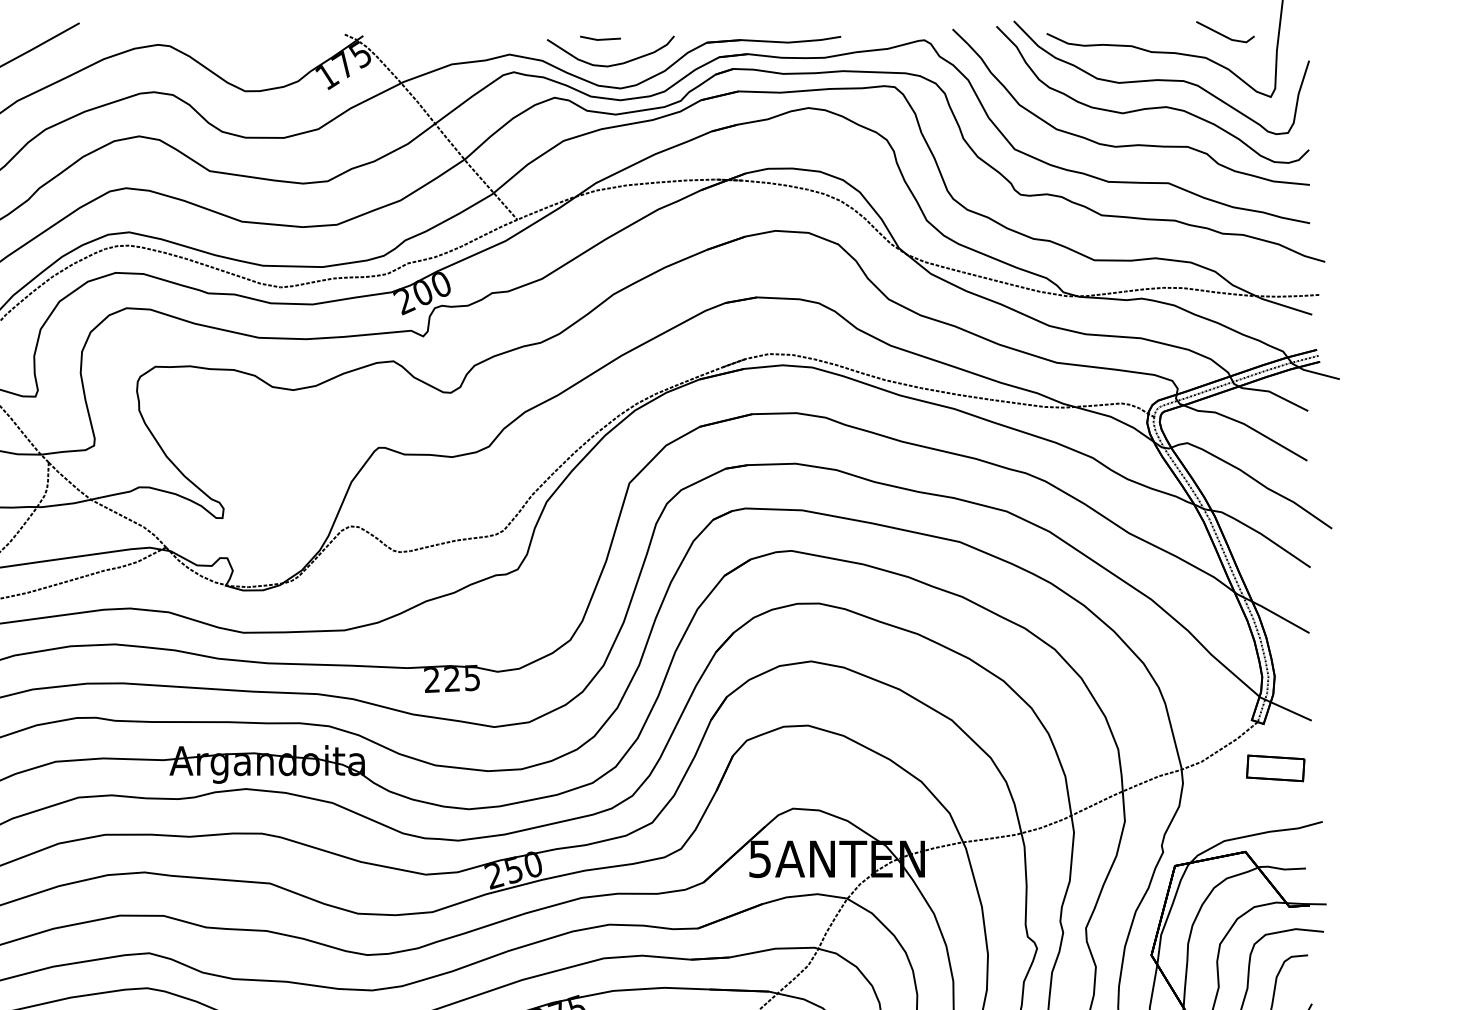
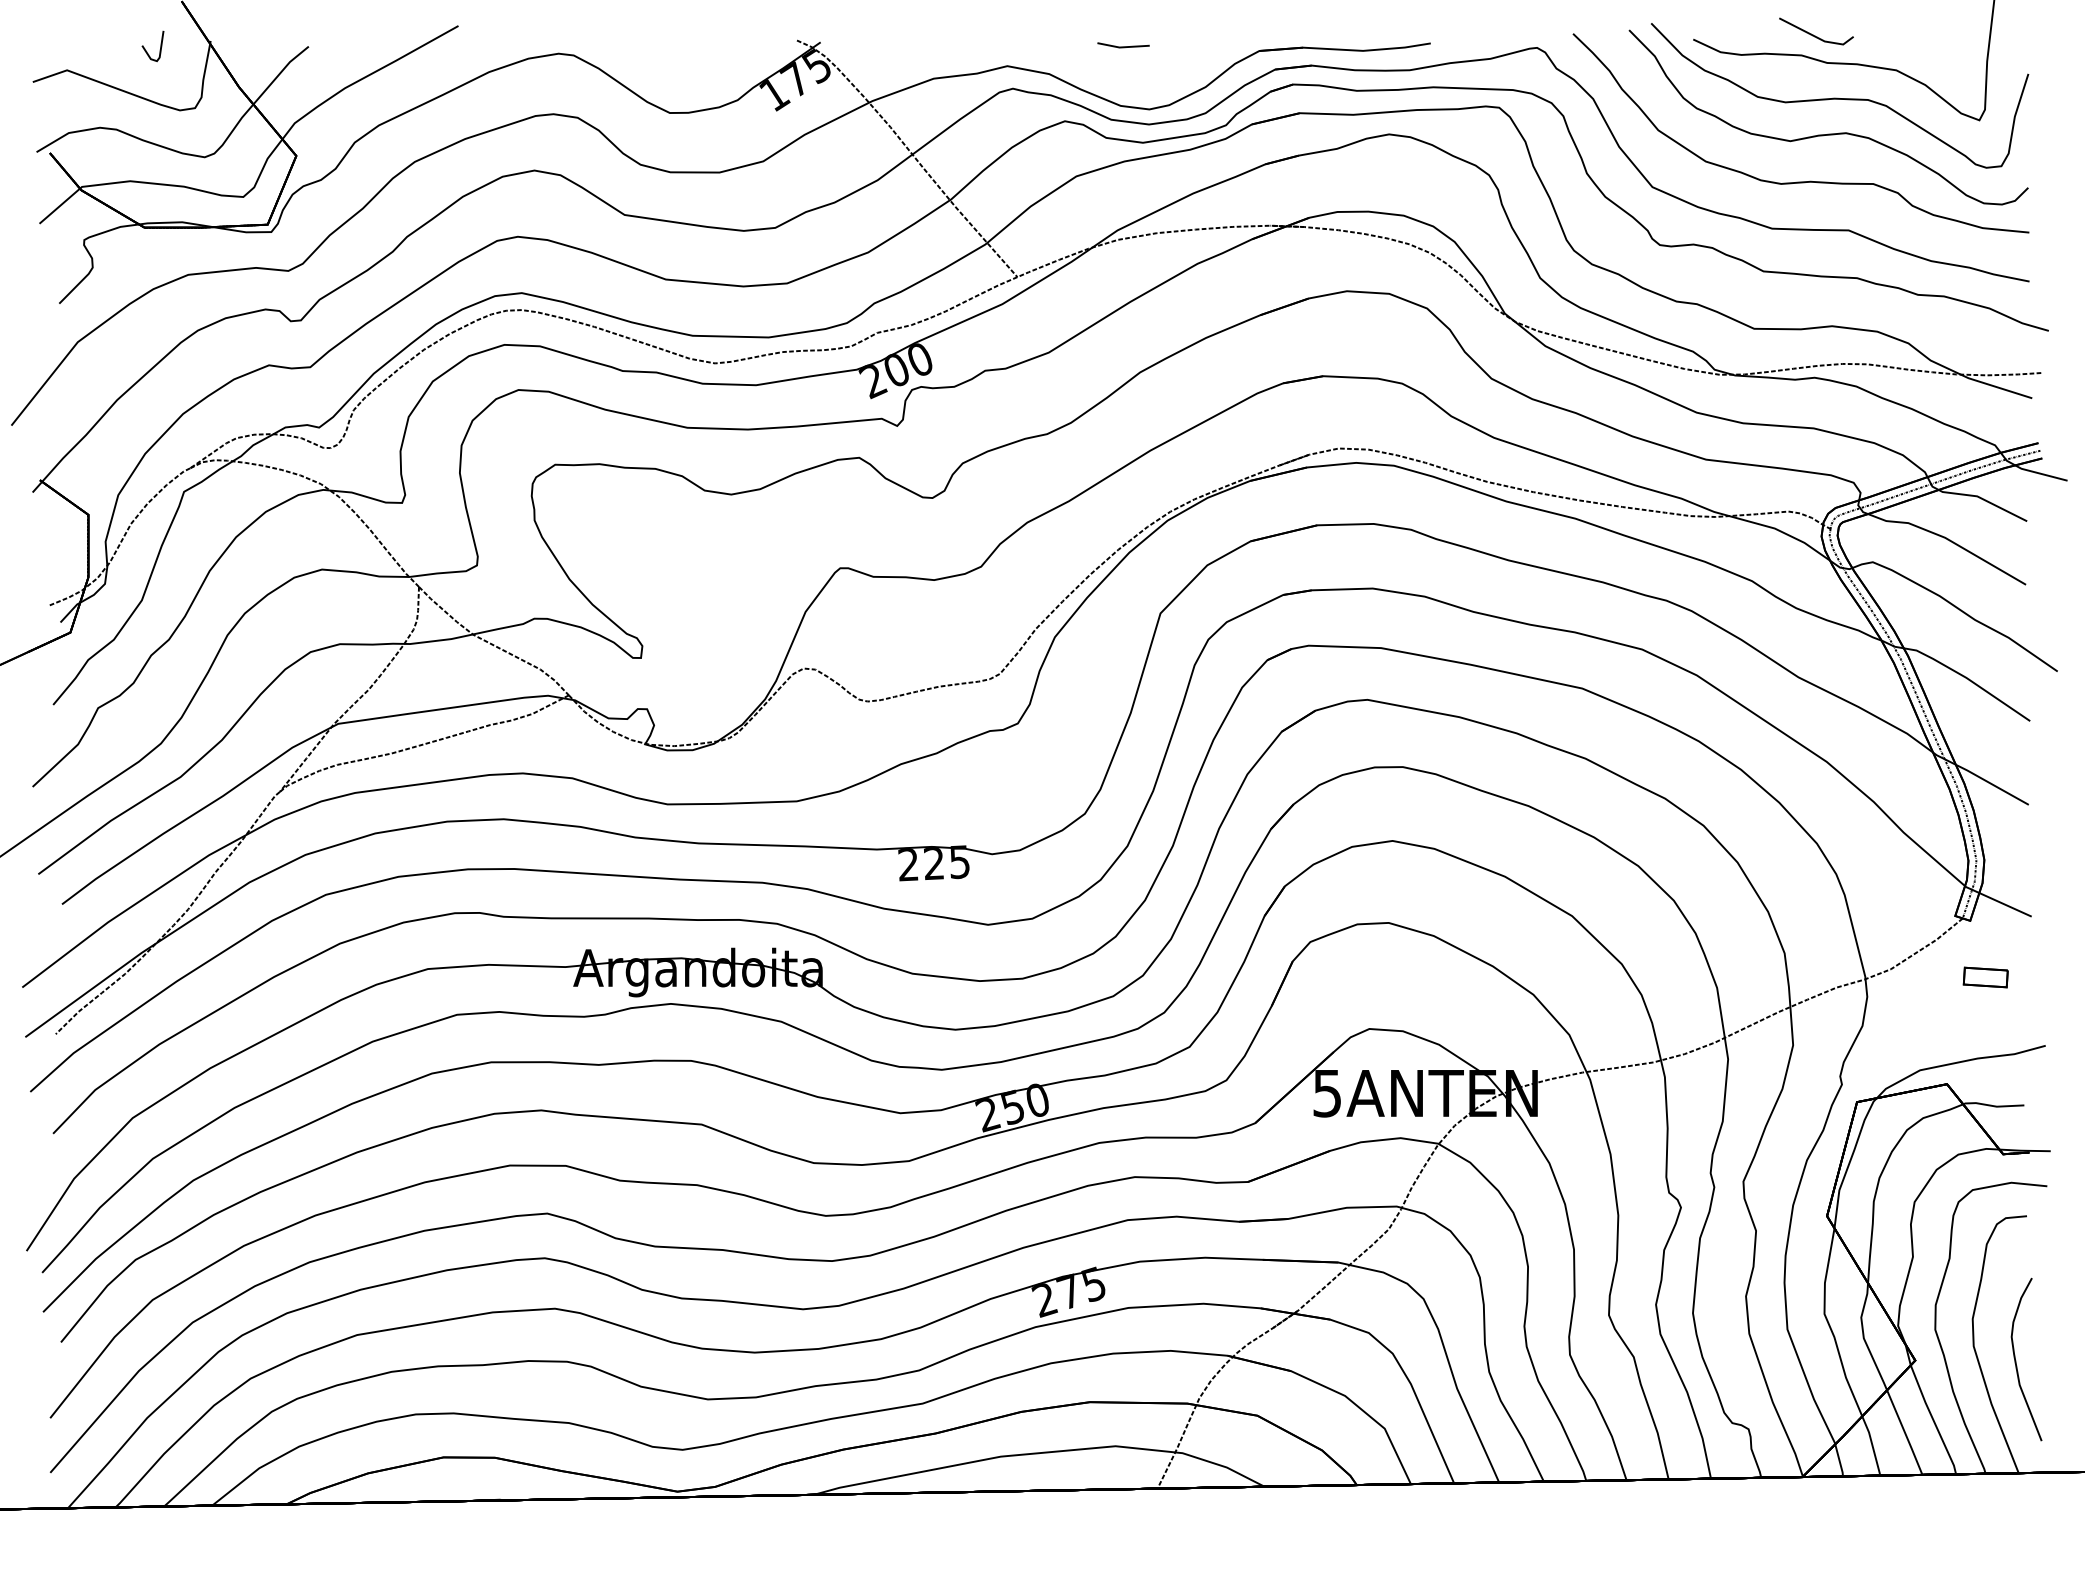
line: (1224, 35) -> (1815, 35), moved
curve: (613, 64) -> (1140, 78), removed
part: (1275, 768) -> (1985, 977), size x0.6

